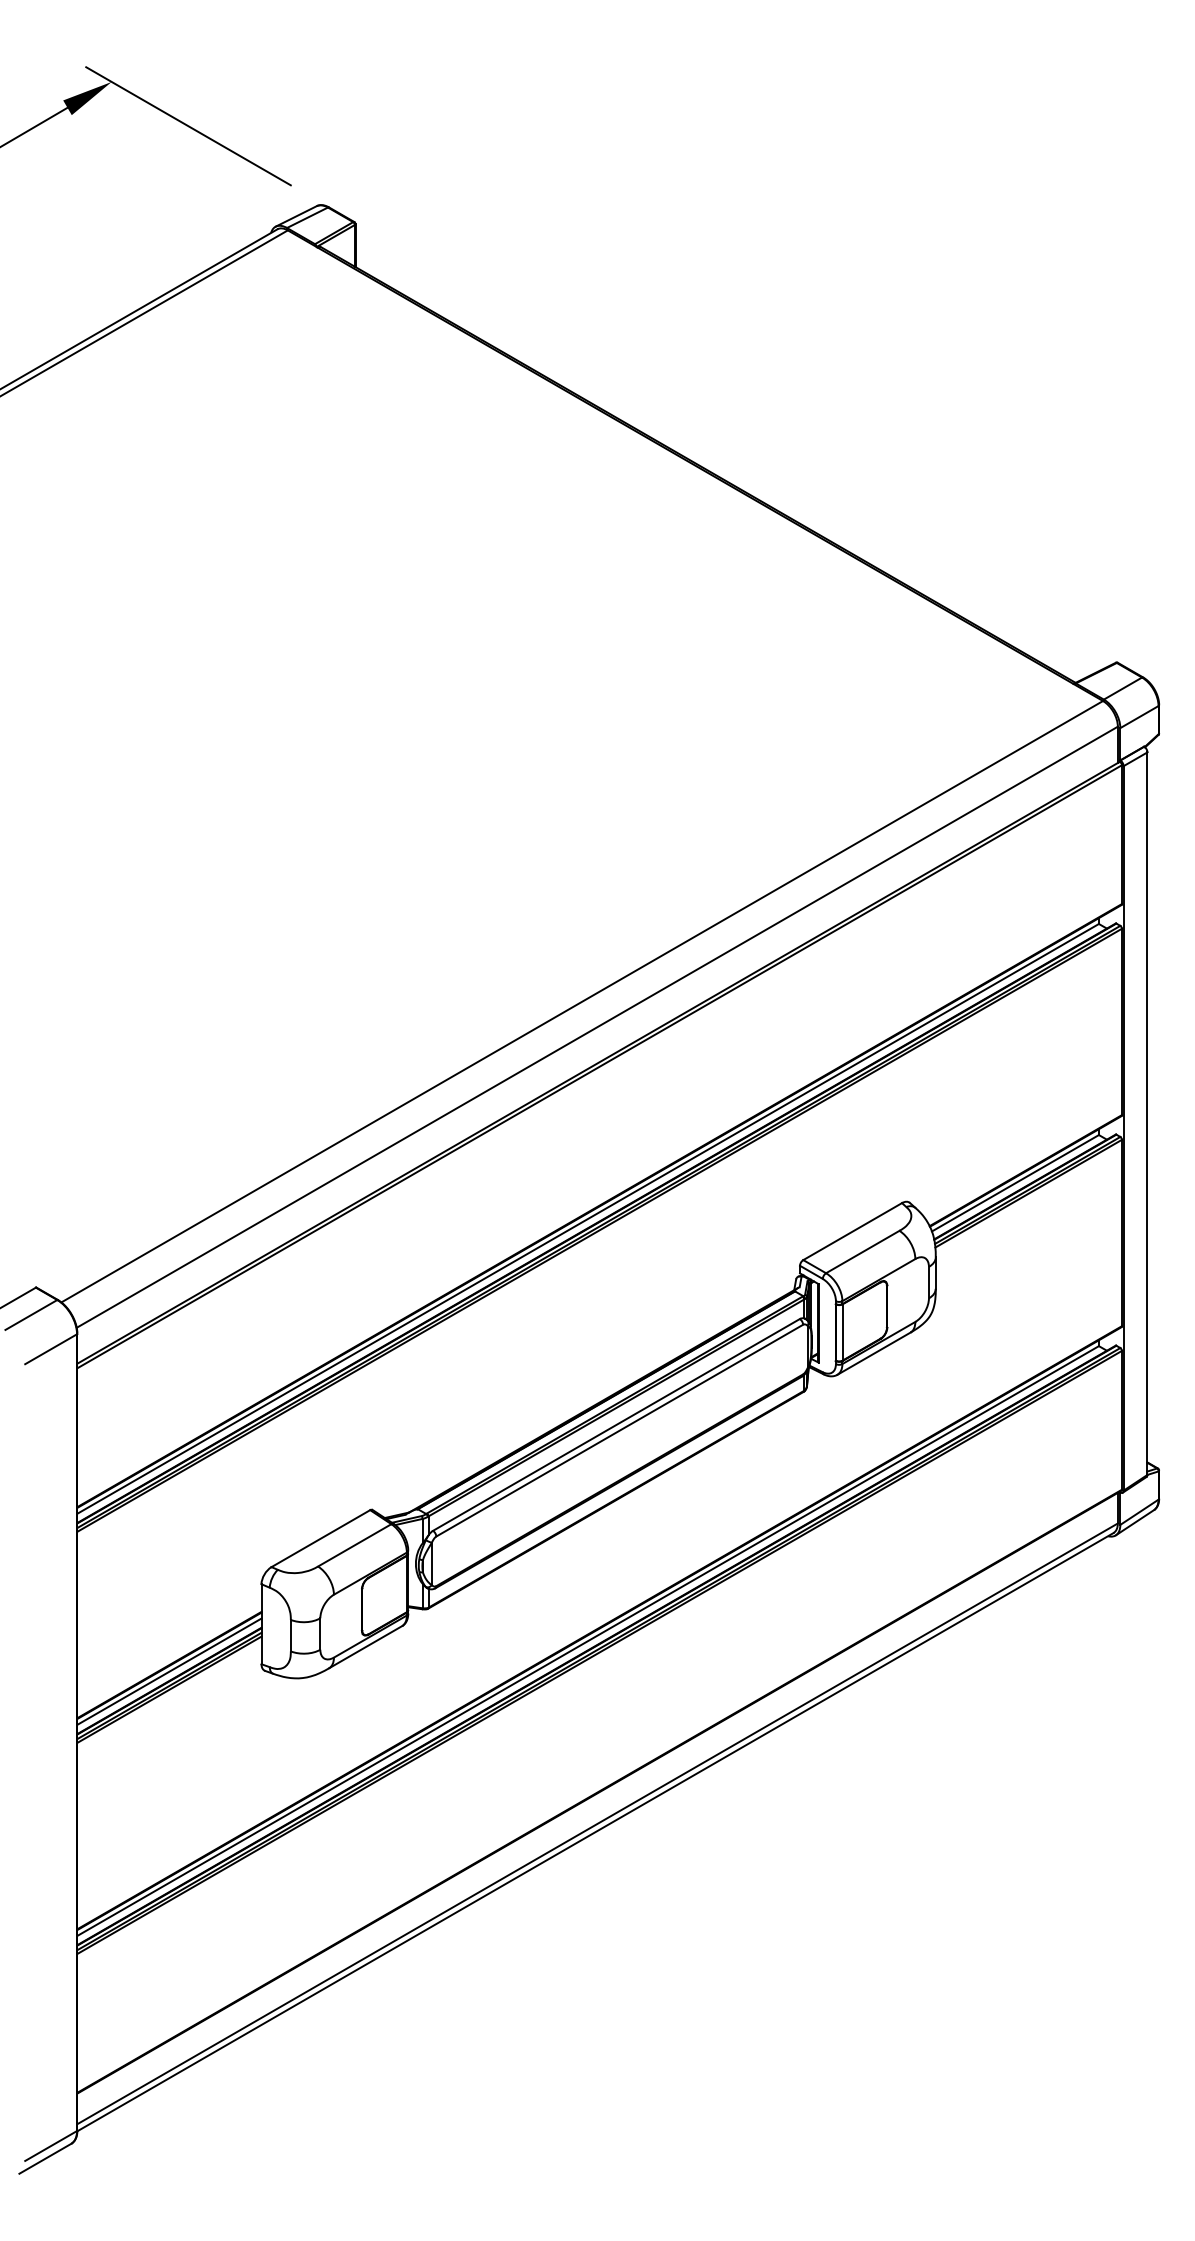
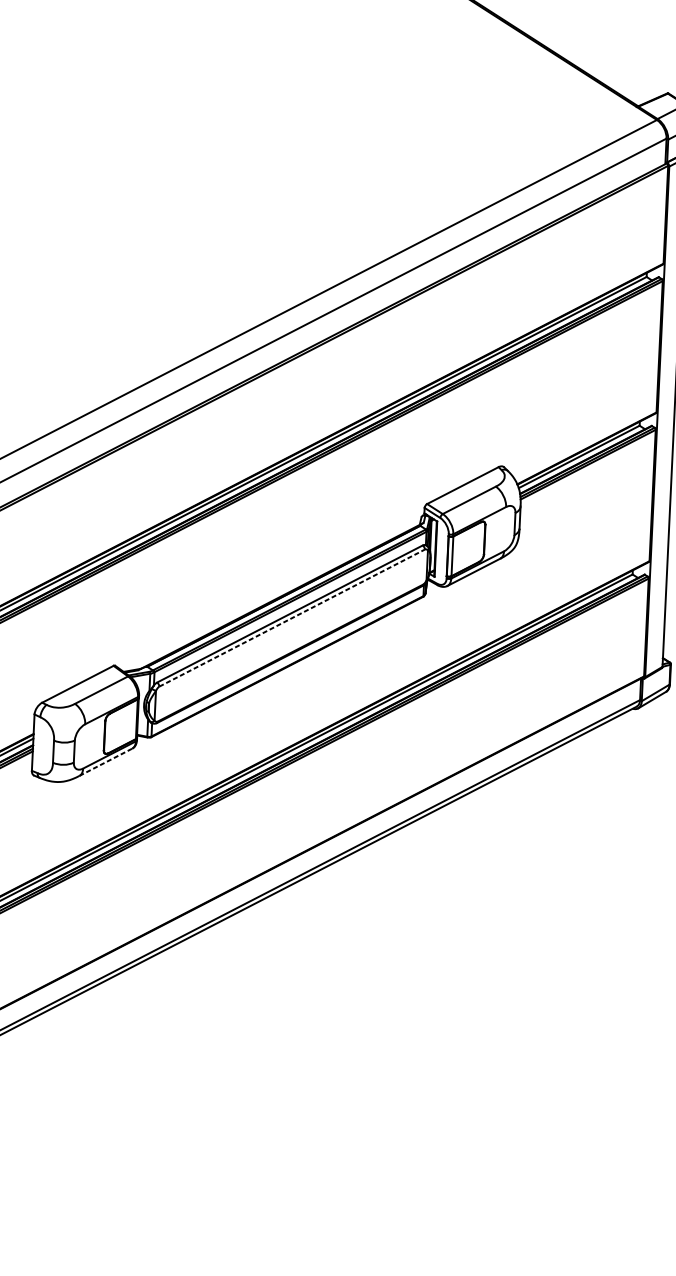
line: (619, 1430) -> (291, 618), solid -> dashed
line: (366, 1646) -> (106, 761), solid -> dashed

